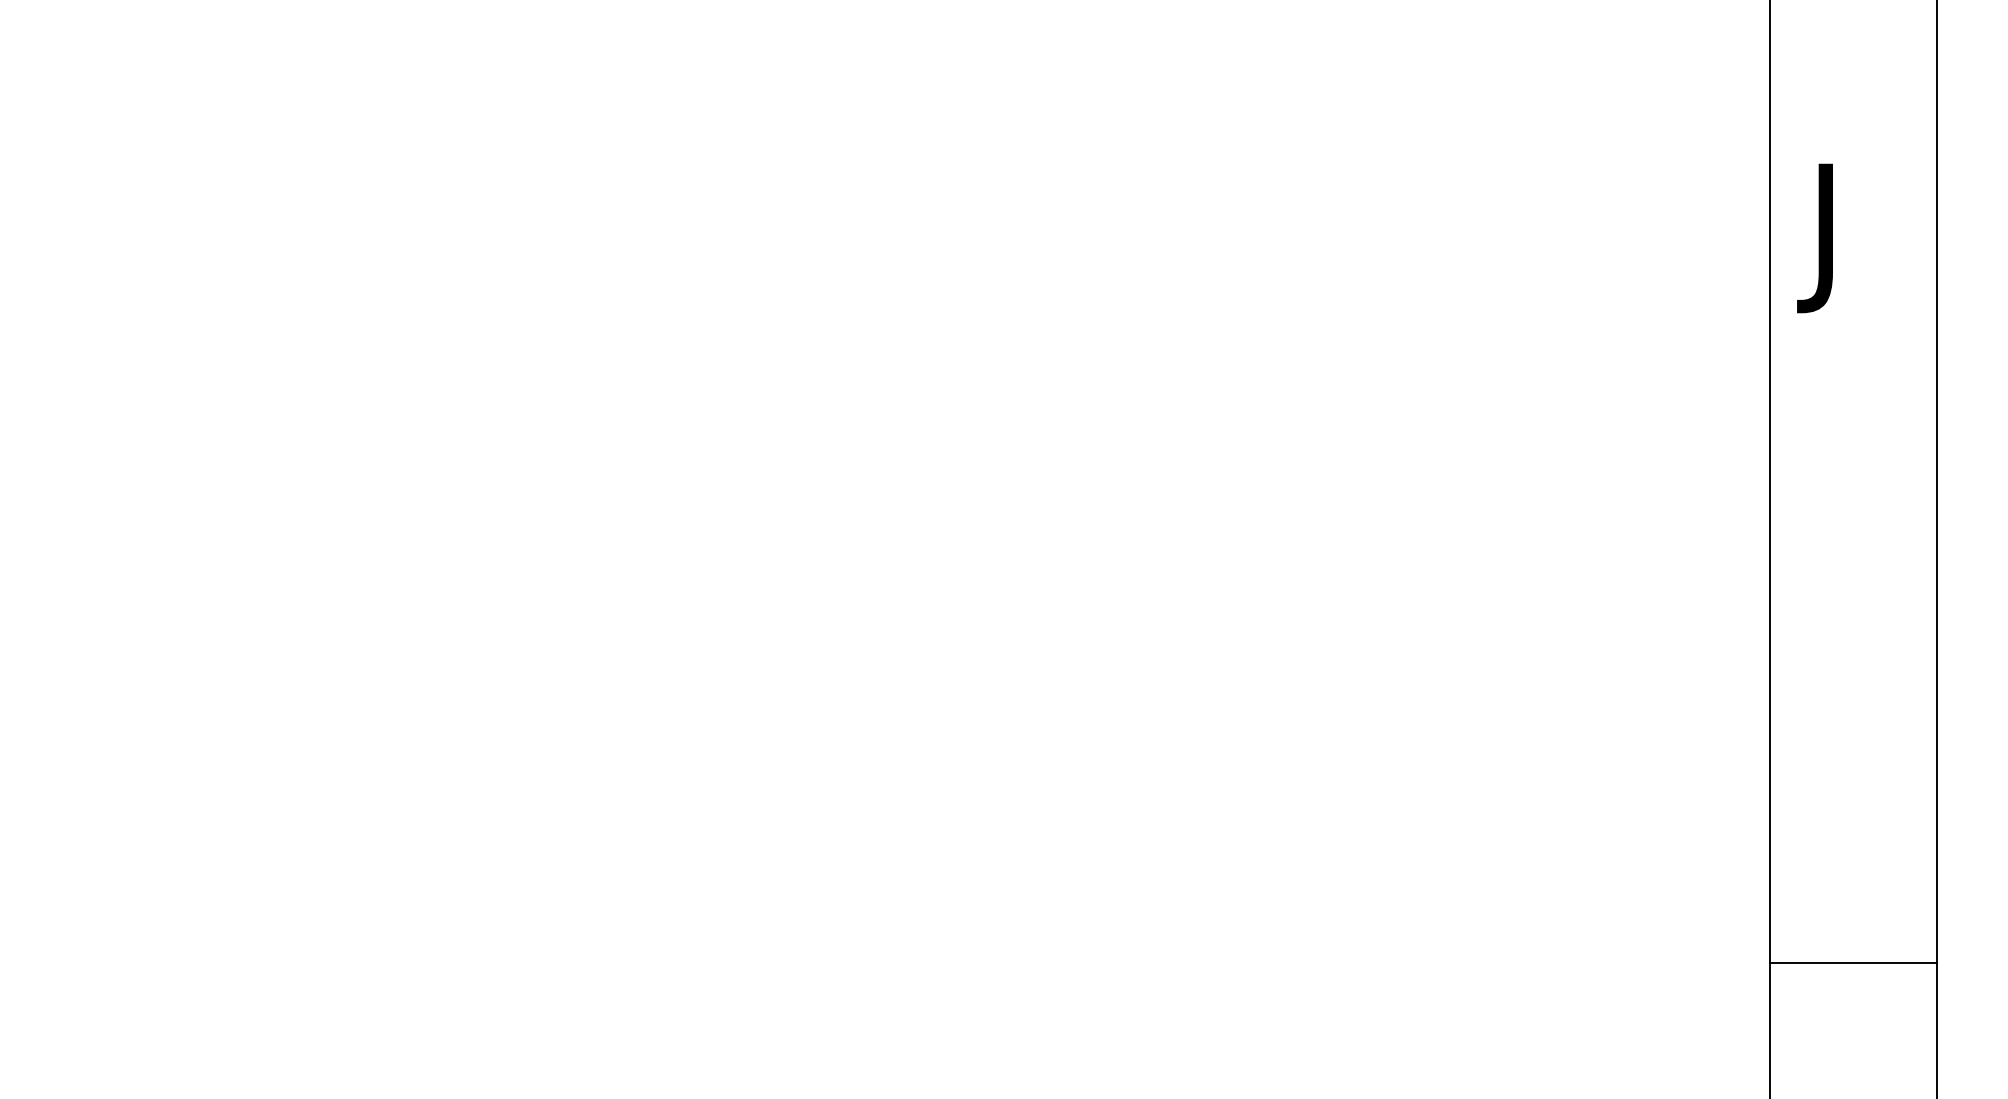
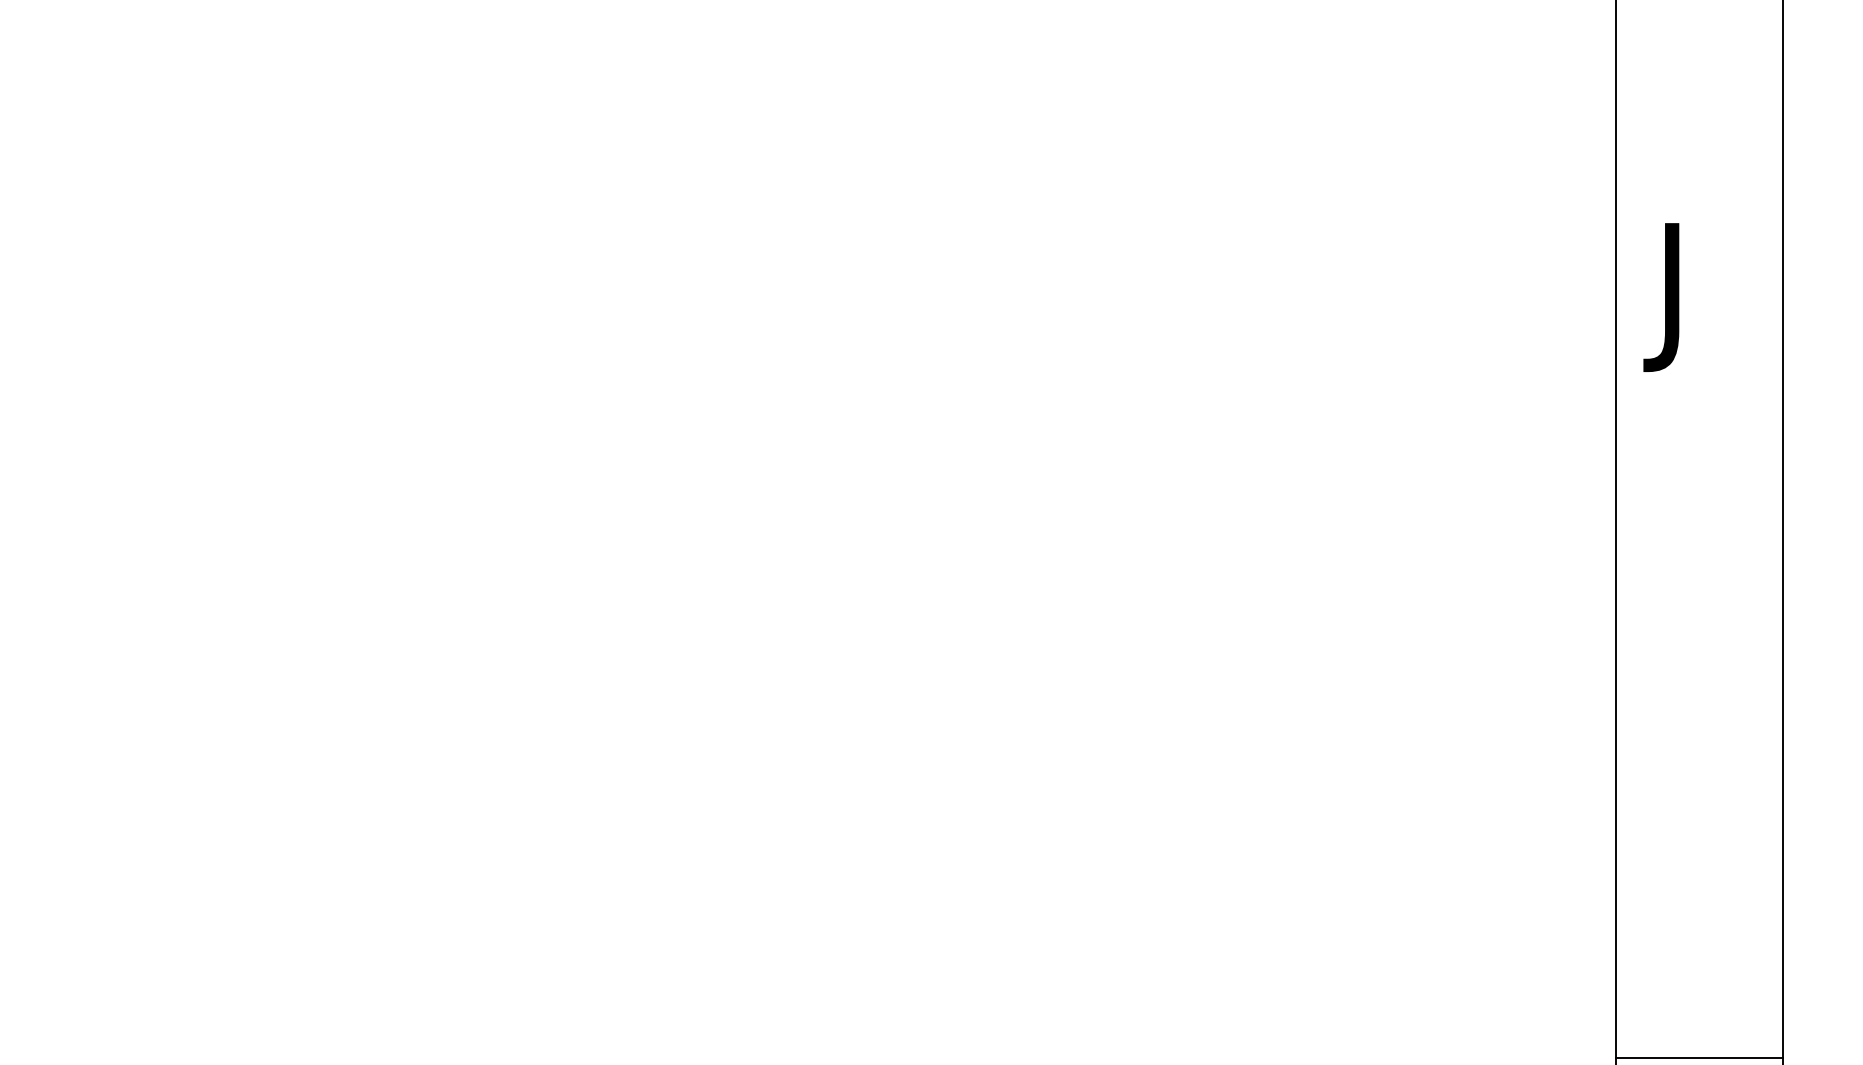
line: (1853, 962) -> (1699, 1057), moved

